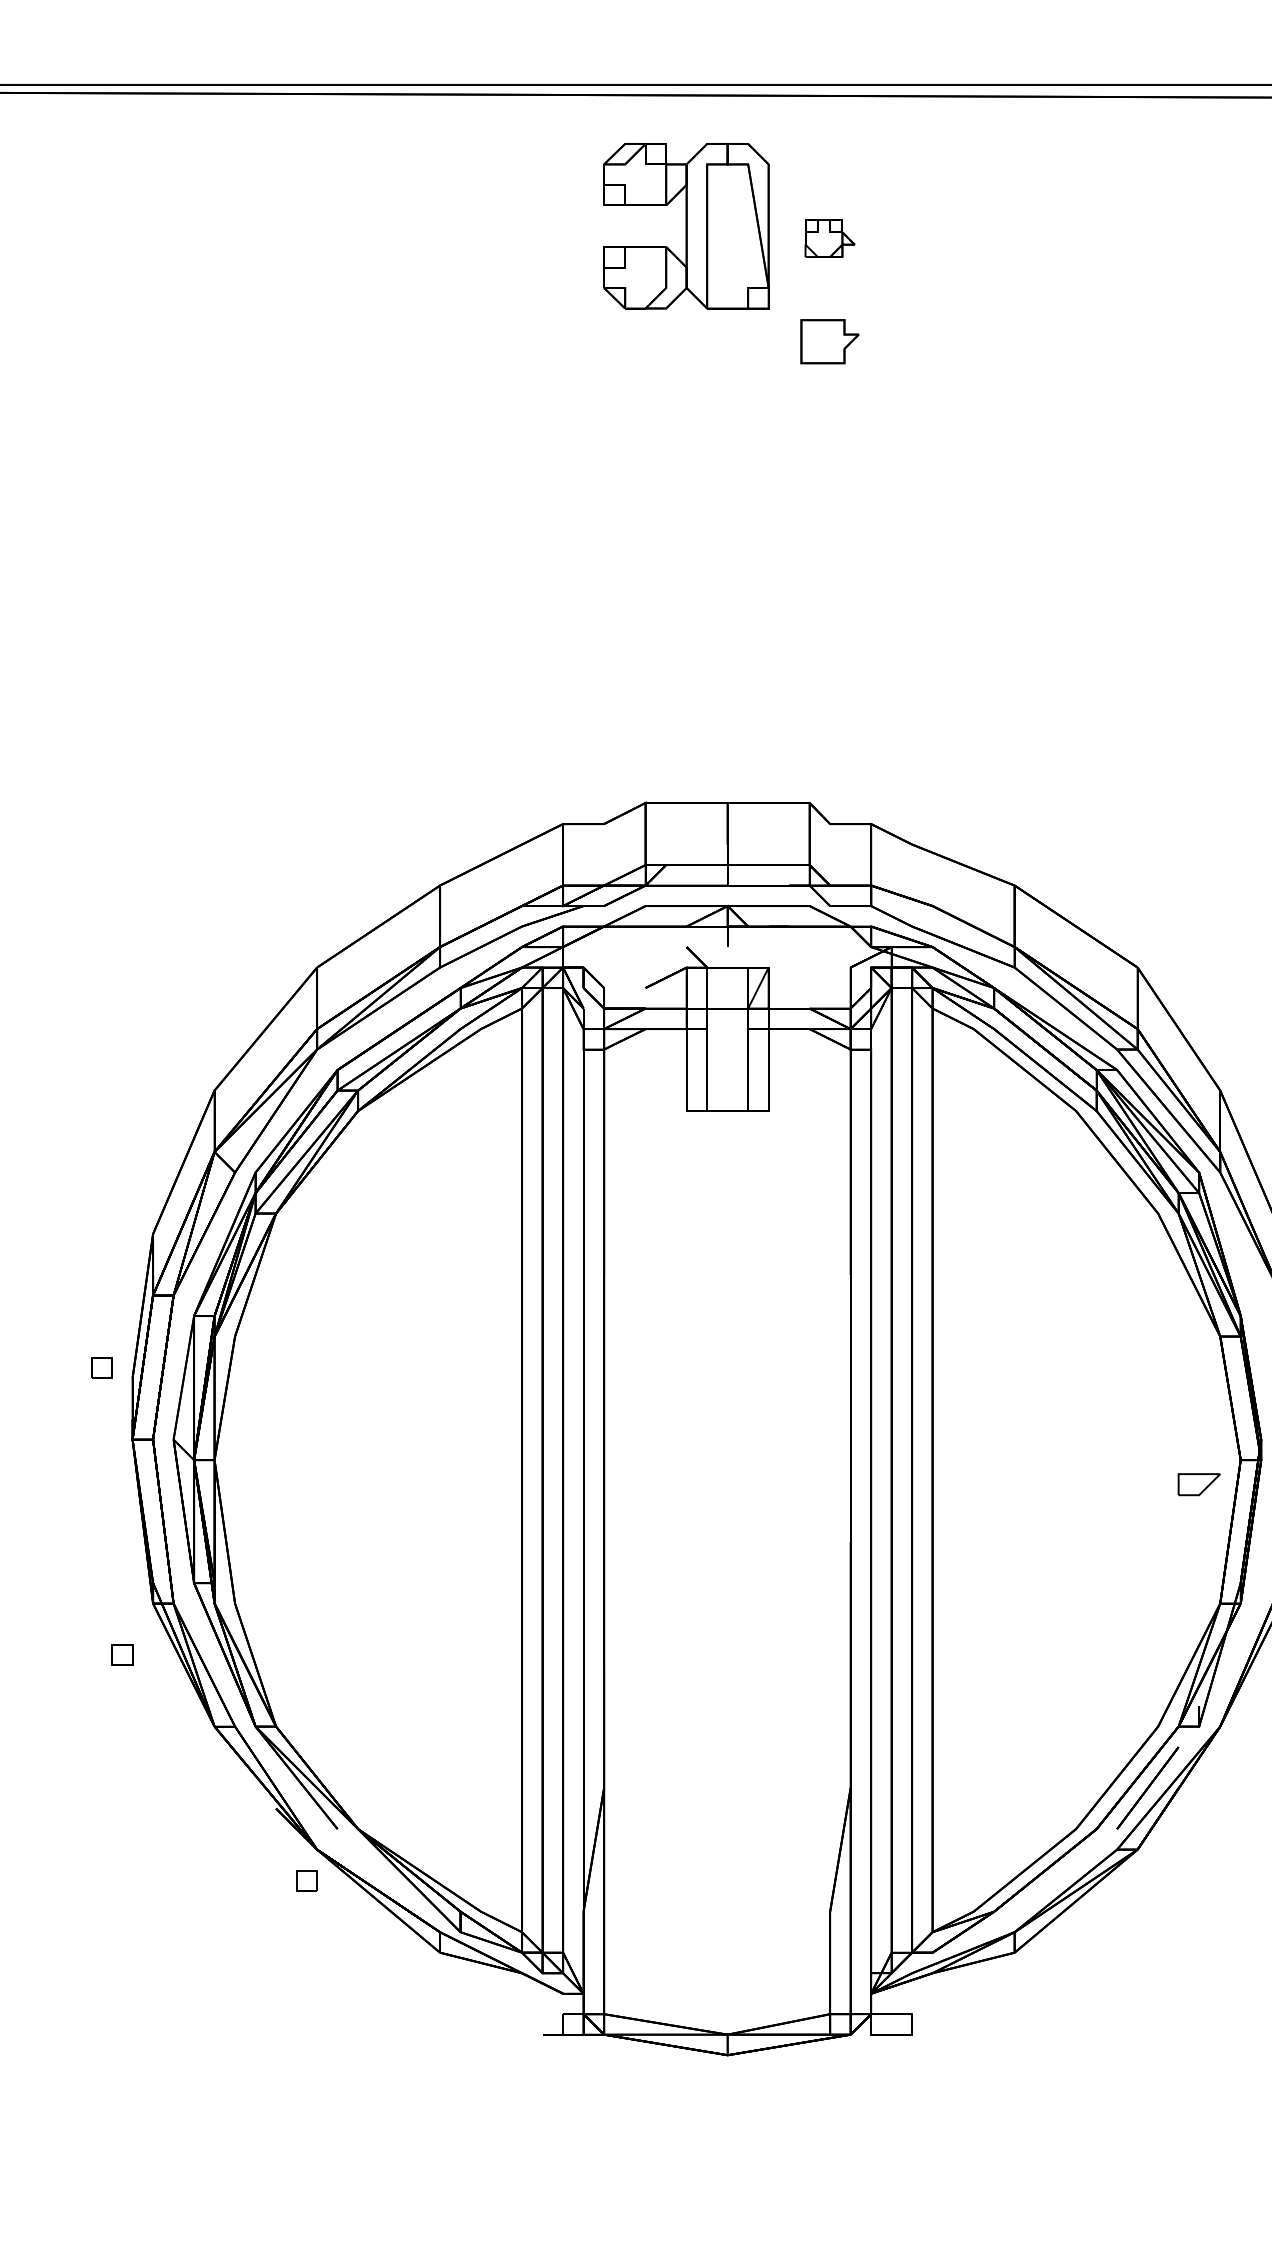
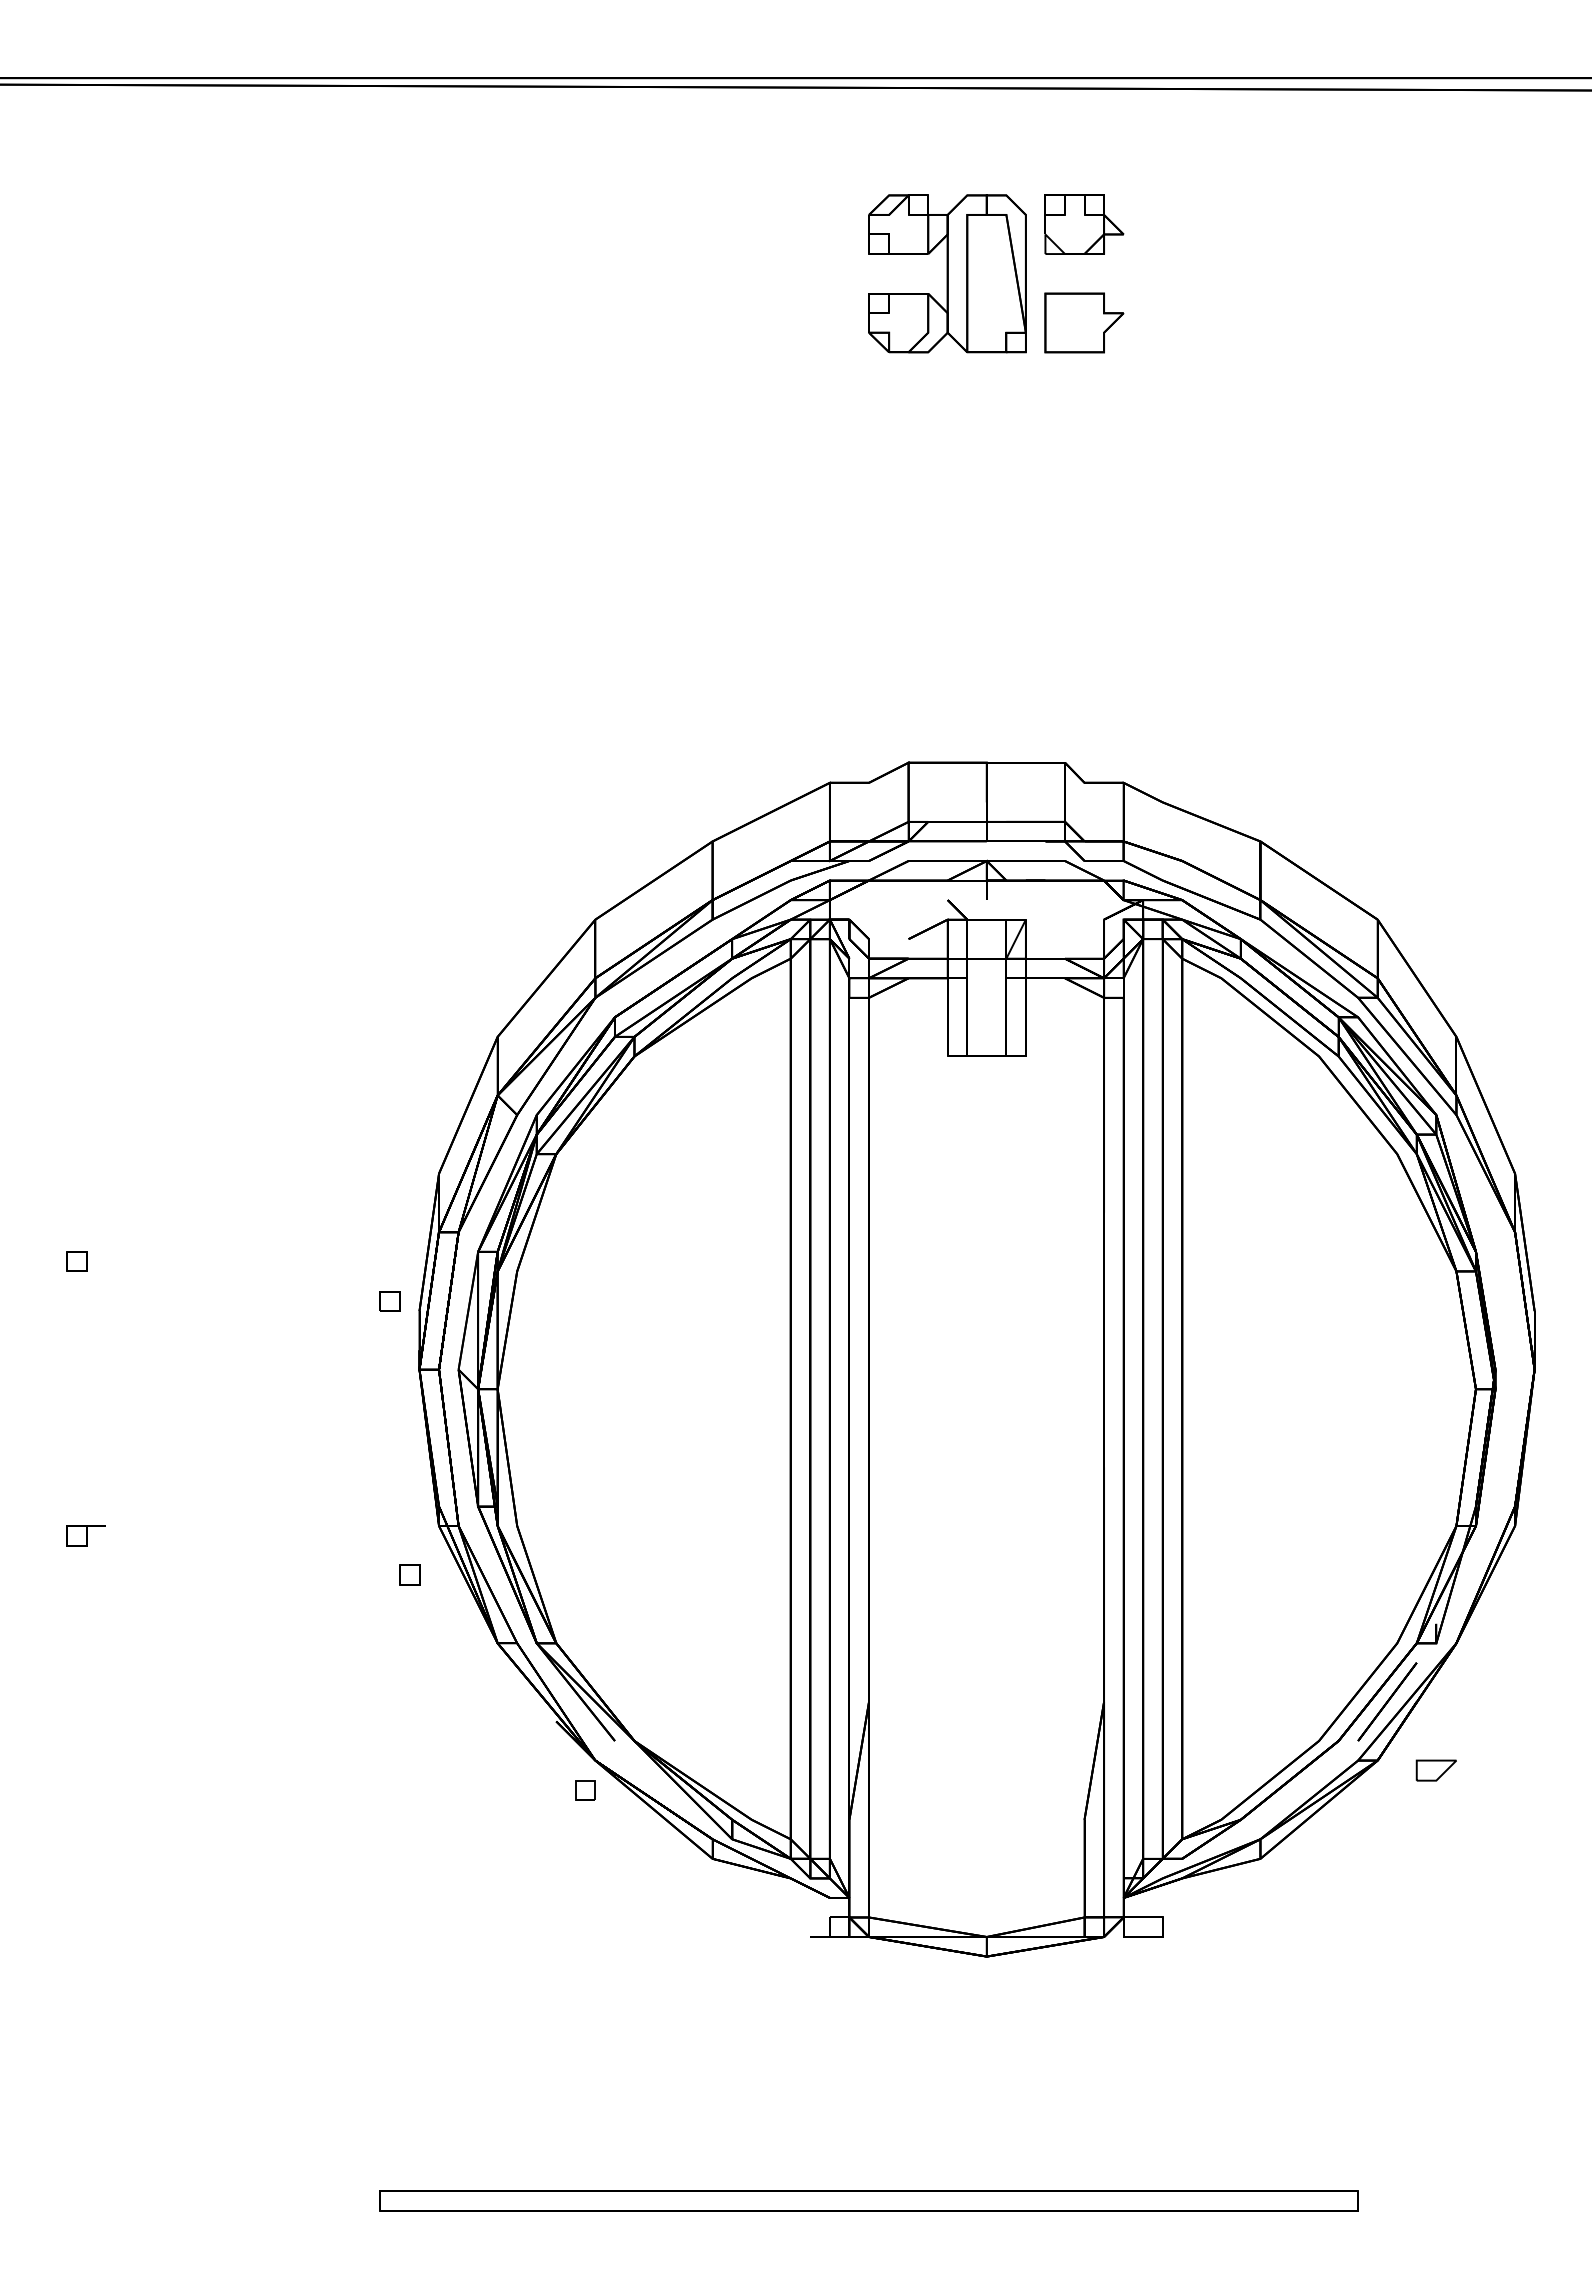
part: (686, 225) -> (947, 273), moved
part: (830, 238) -> (1084, 224), size x1.67
part: (830, 341) -> (1084, 322), size x1.43
part: (1198, 1484) -> (1435, 1770), moved

